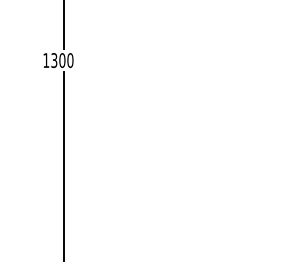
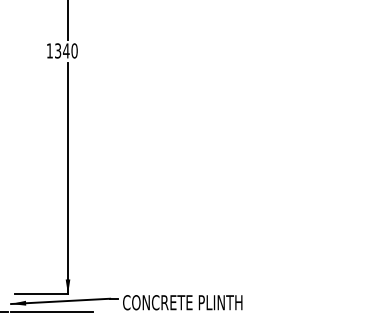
text: (62, 60) -> (66, 50), 1300 -> 1340

